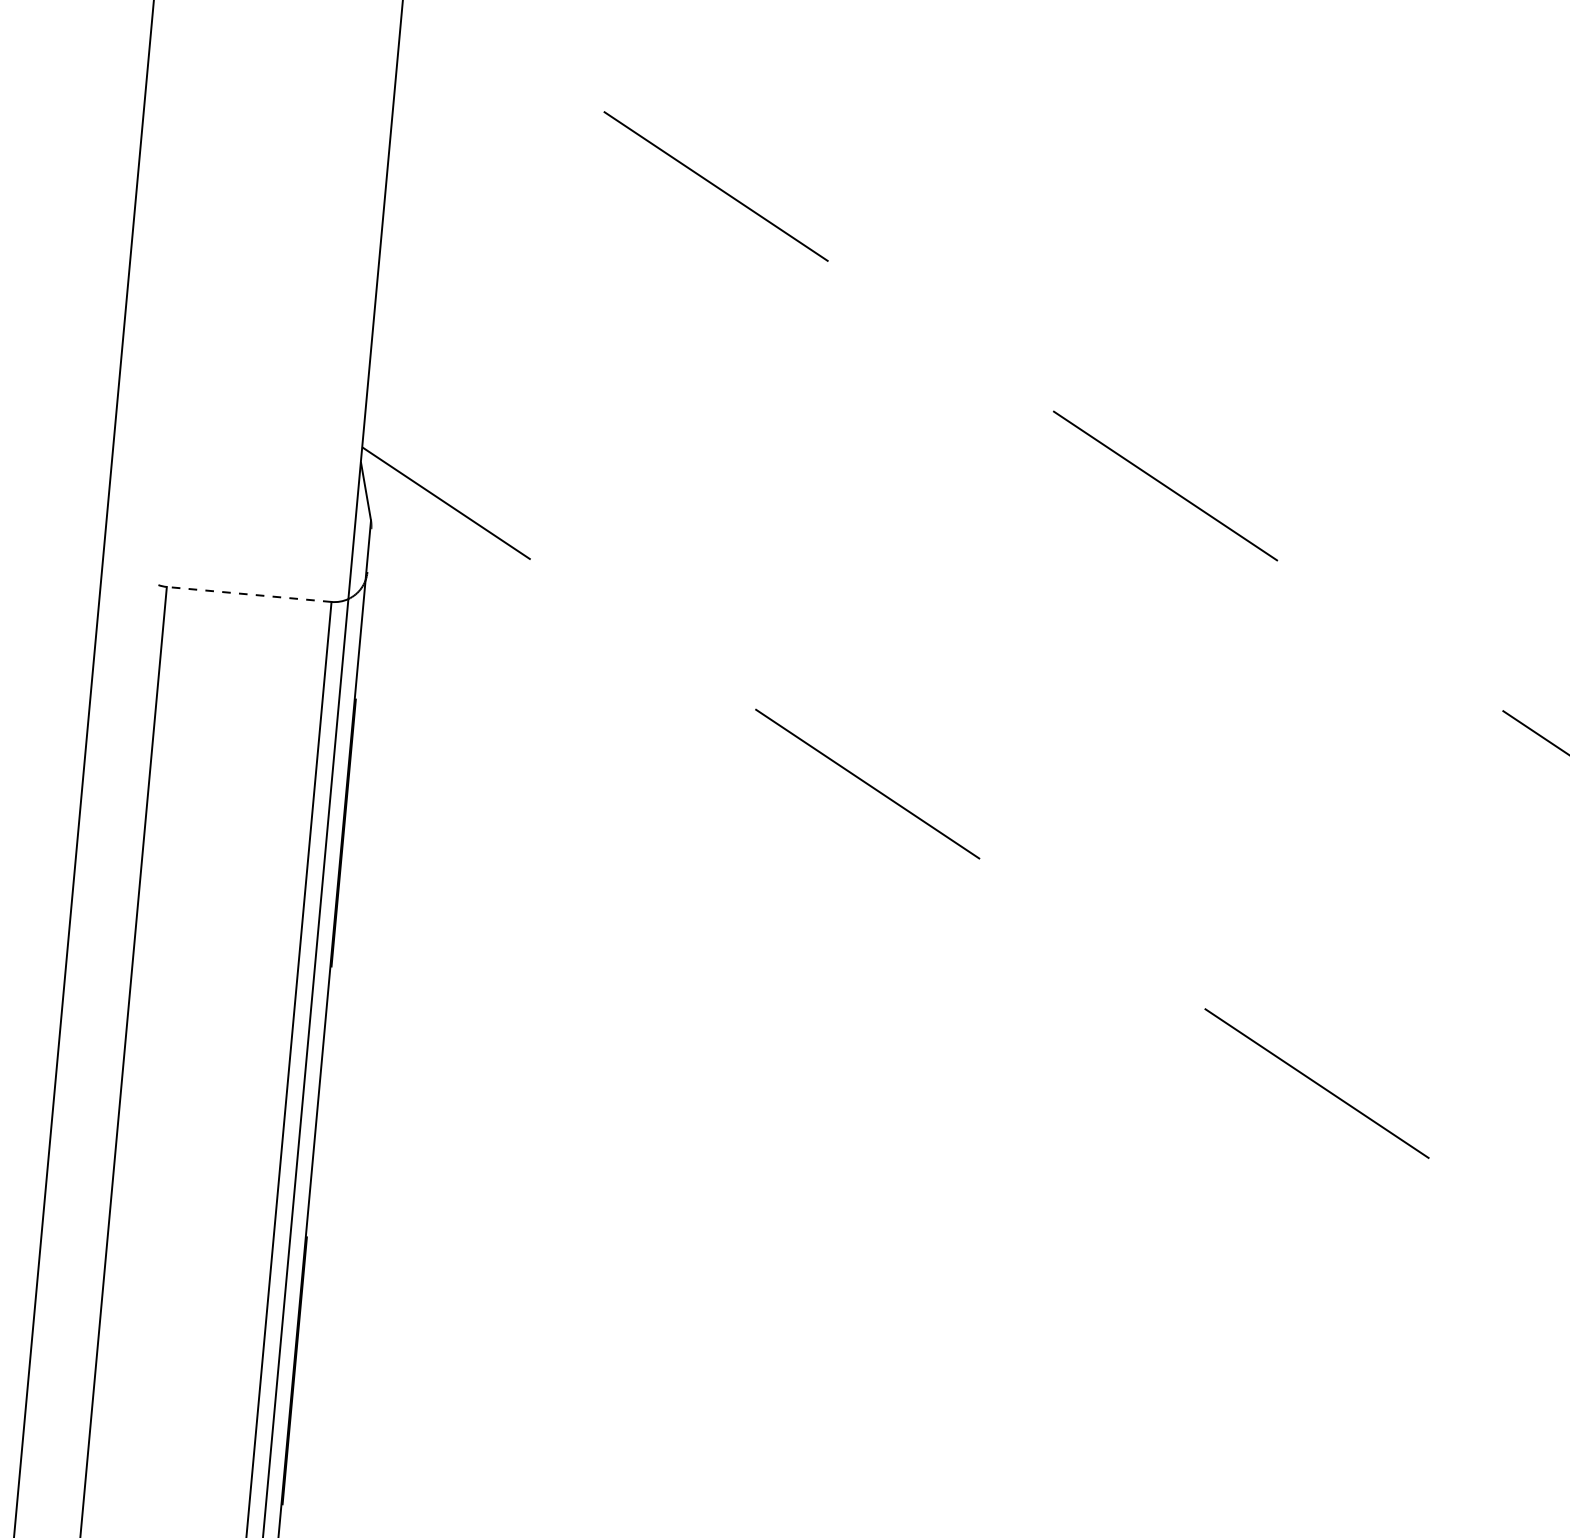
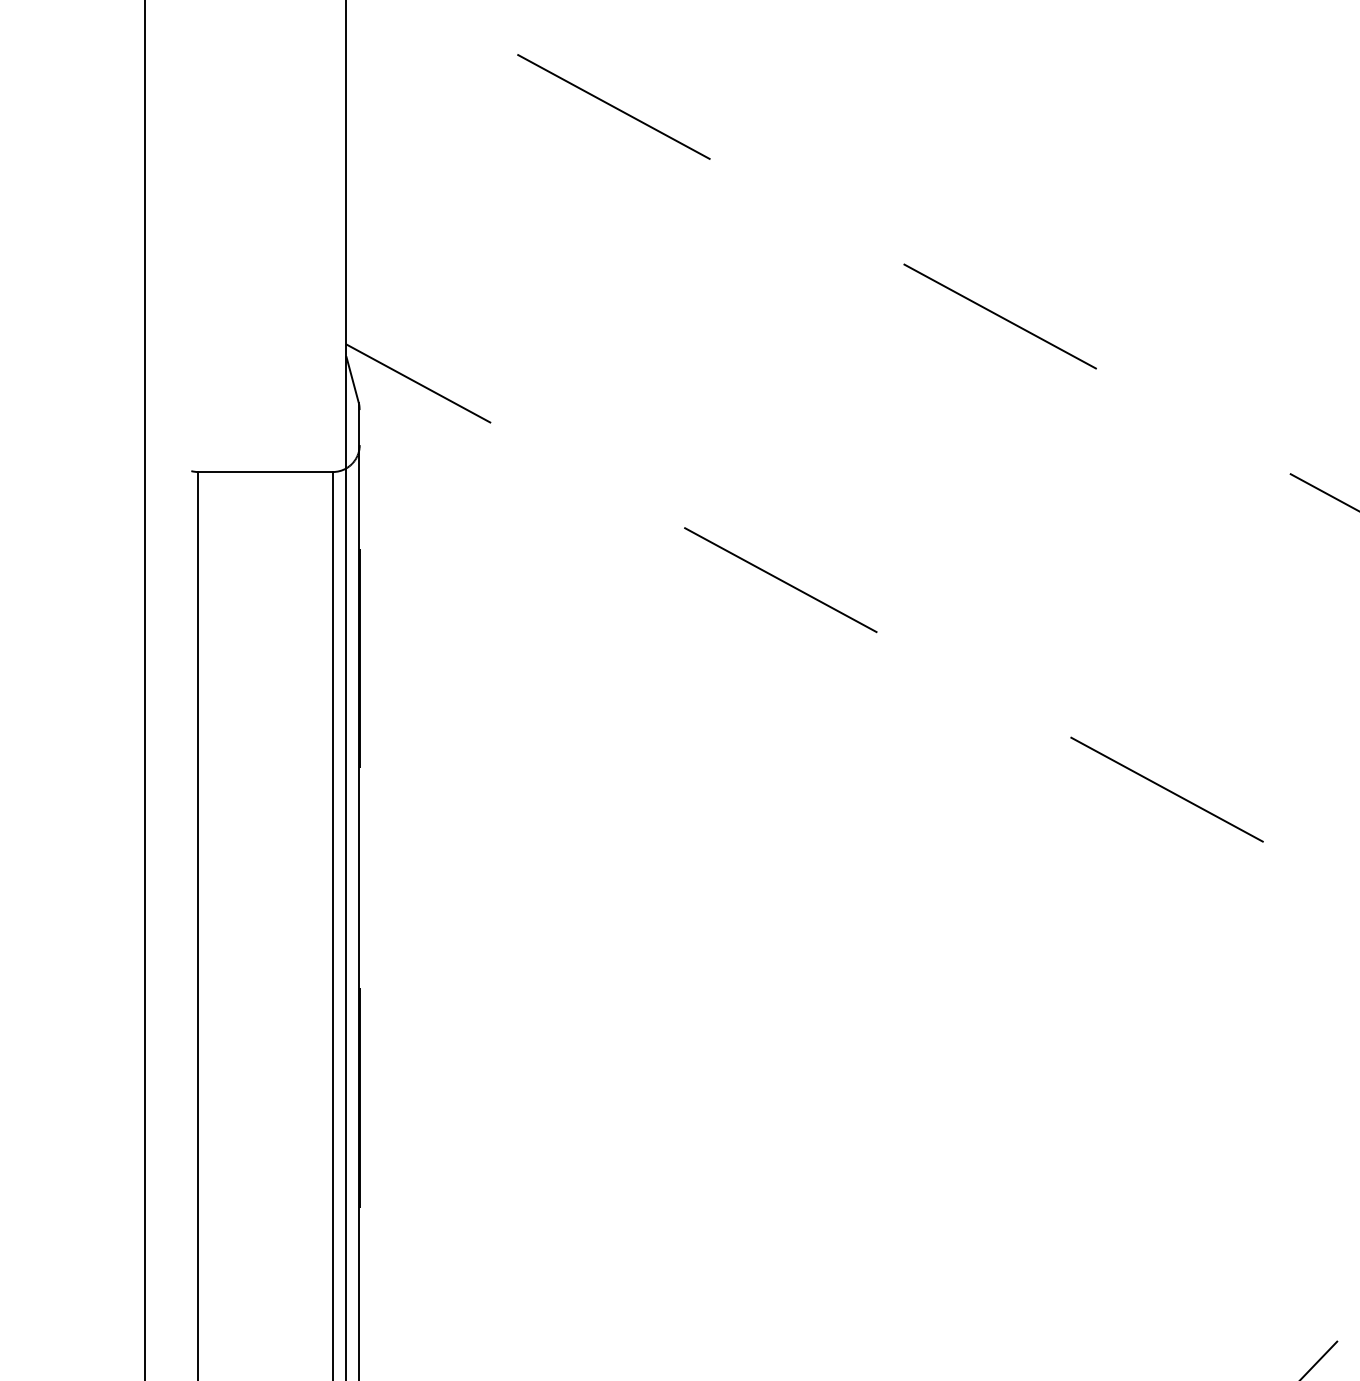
line: (249, 595) -> (265, 472), dashed -> solid

